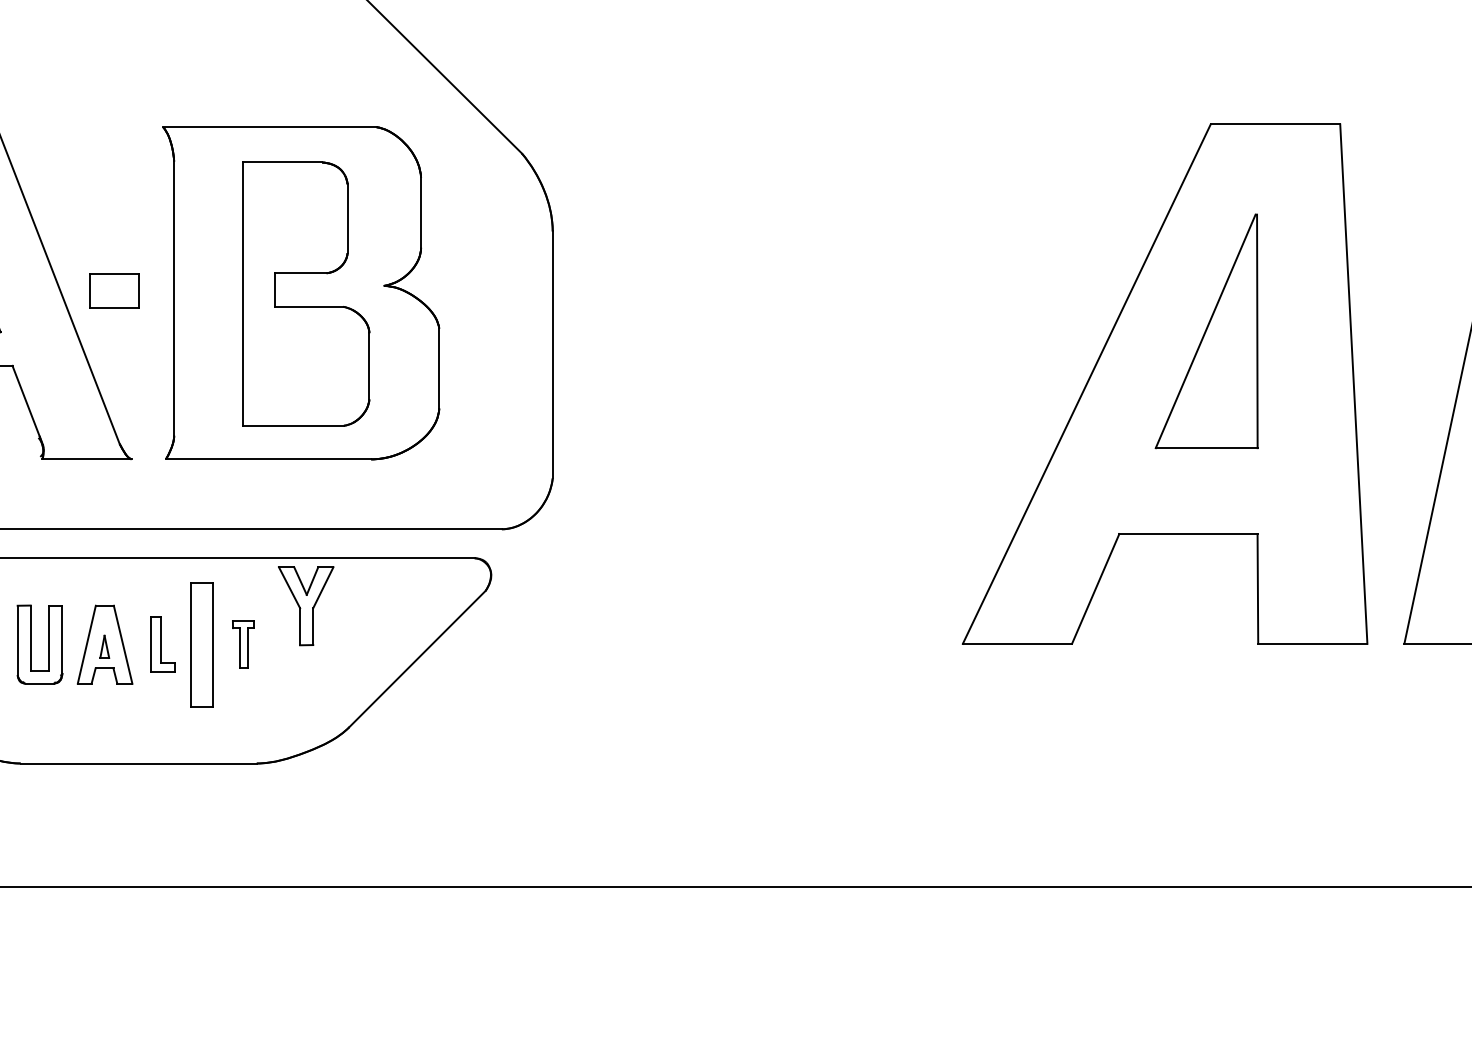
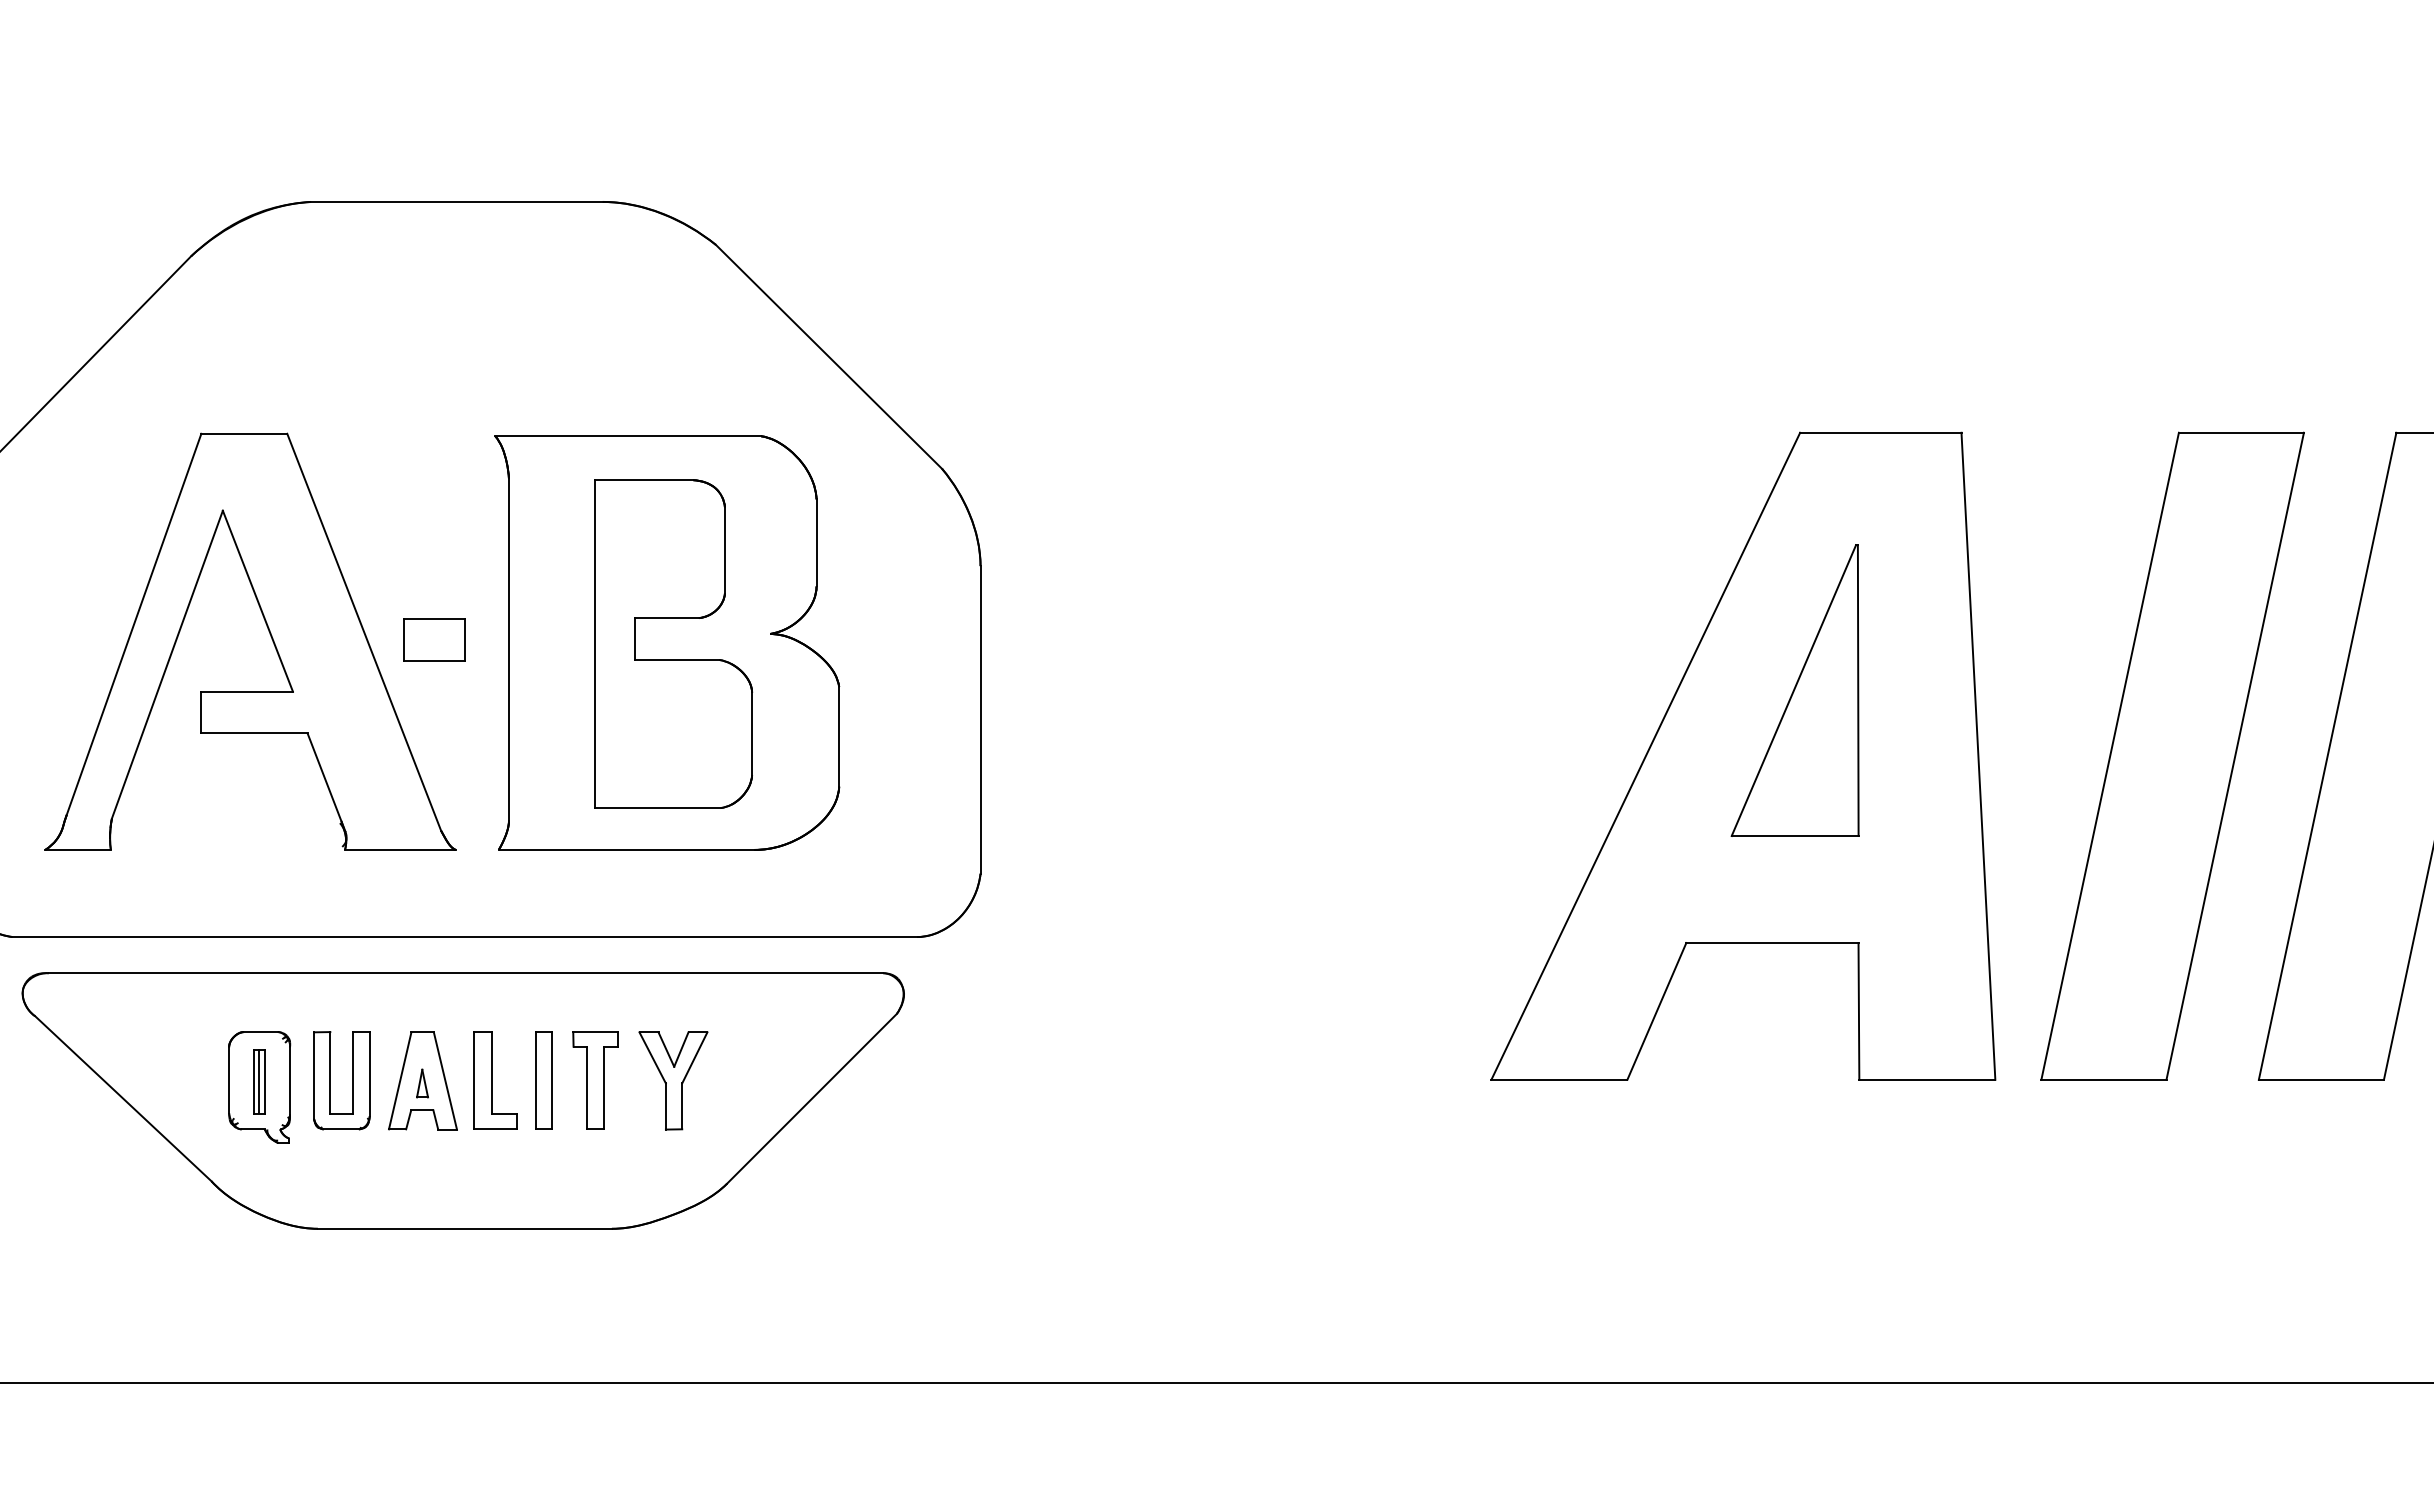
part: (306, 605) -> (673, 1080), moved
part: (163, 644) -> (495, 1080), size x1.43
part: (201, 644) -> (543, 1080), size x0.62
part: (243, 644) -> (595, 1080), size x1.67

